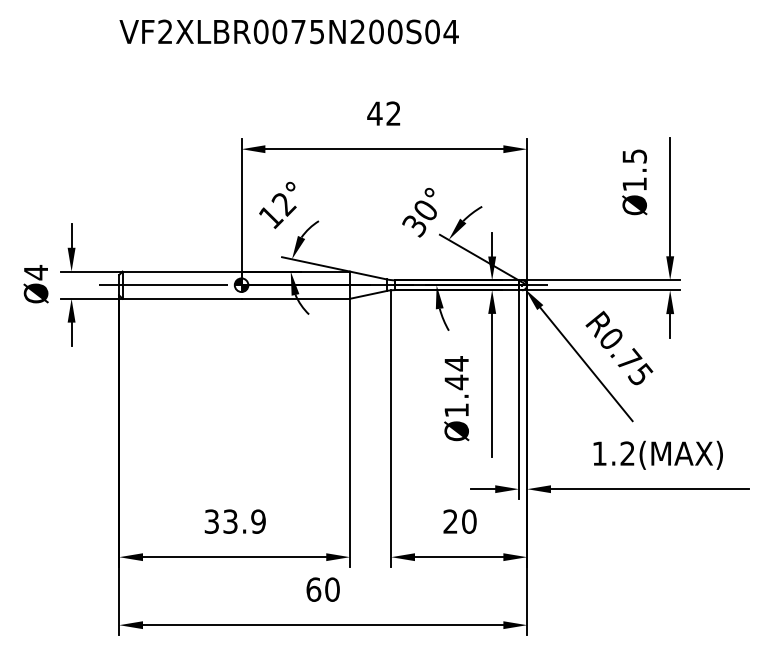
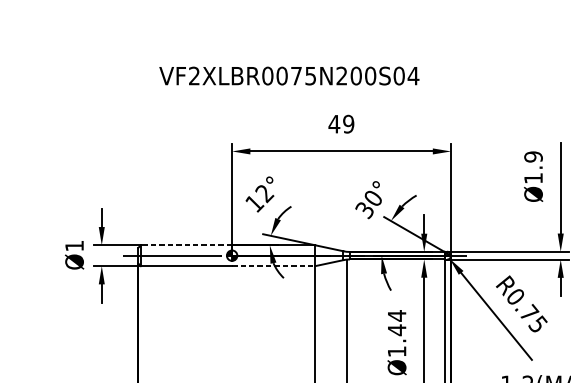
text: (288, 31) -> (288, 75), moved
text: (393, 113) -> (348, 124), 42 -> 49
text: (634, 156) -> (533, 157), Ø1.5 -> Ø1.9
line: (181, 271) -> (186, 245), solid -> dashed
text: (35, 272) -> (74, 245), Ø4 -> Ø1
line: (296, 298) -> (274, 265), solid -> dashed

